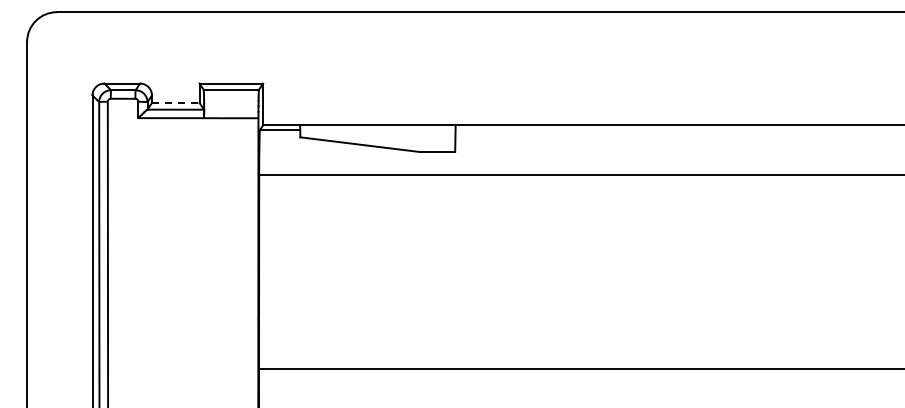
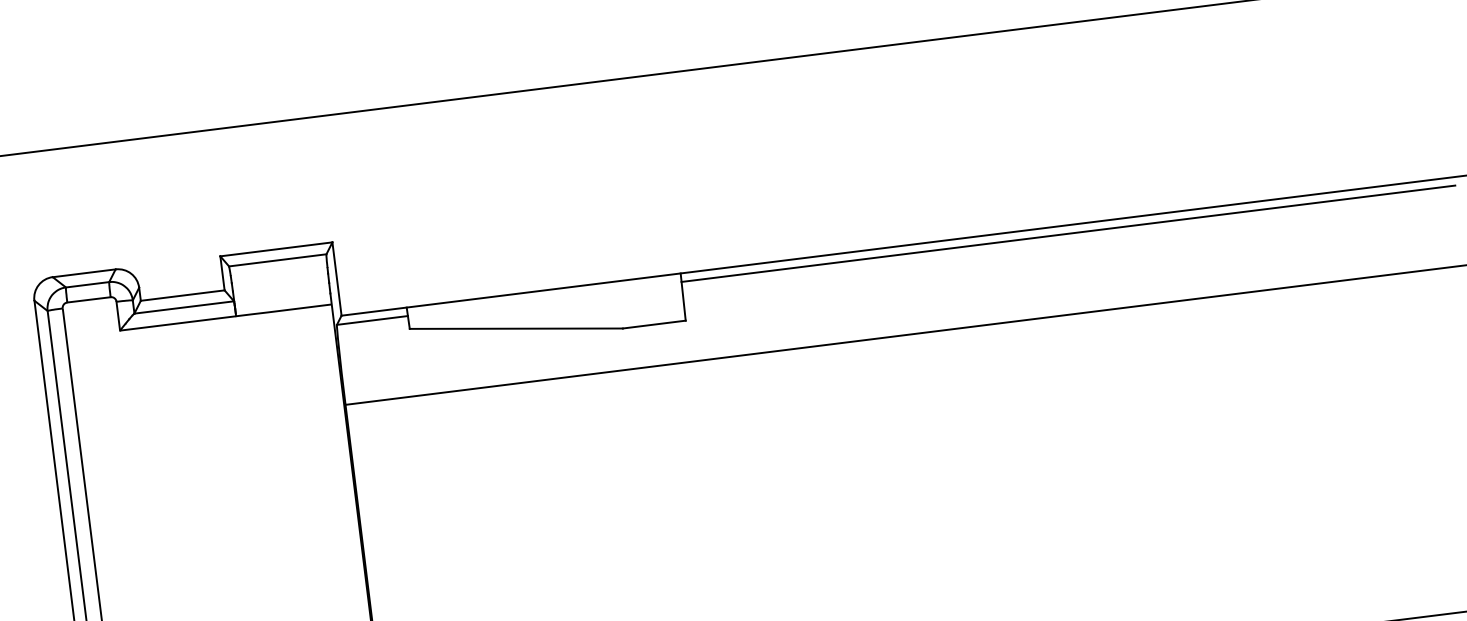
line: (175, 102) -> (182, 294), dashed -> solid
line: (674, 130) -> (1067, 234), added

